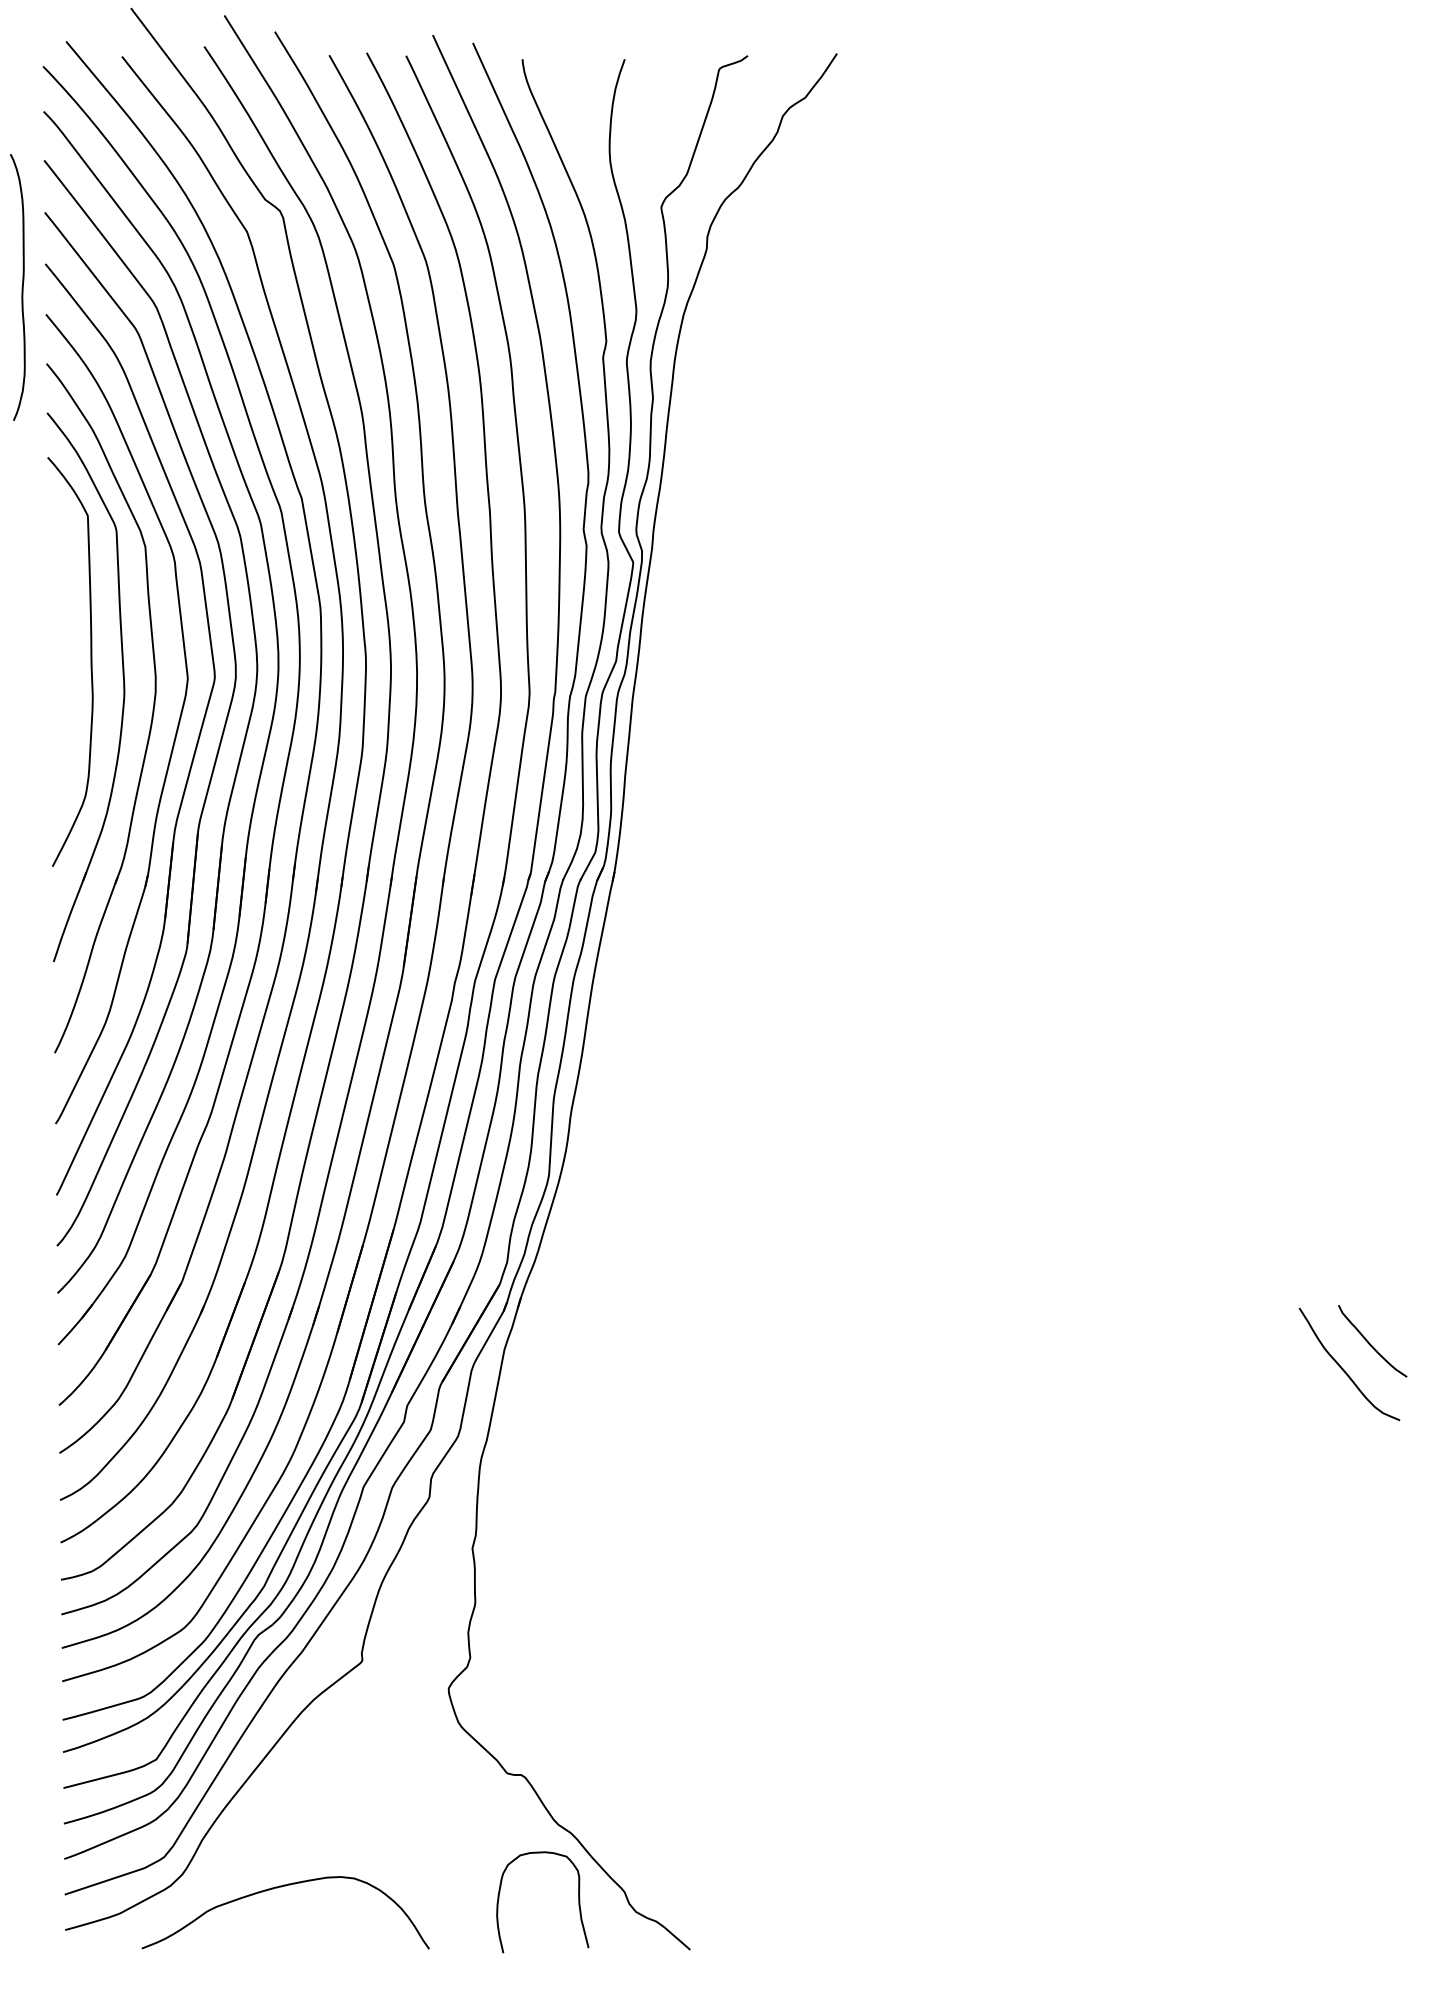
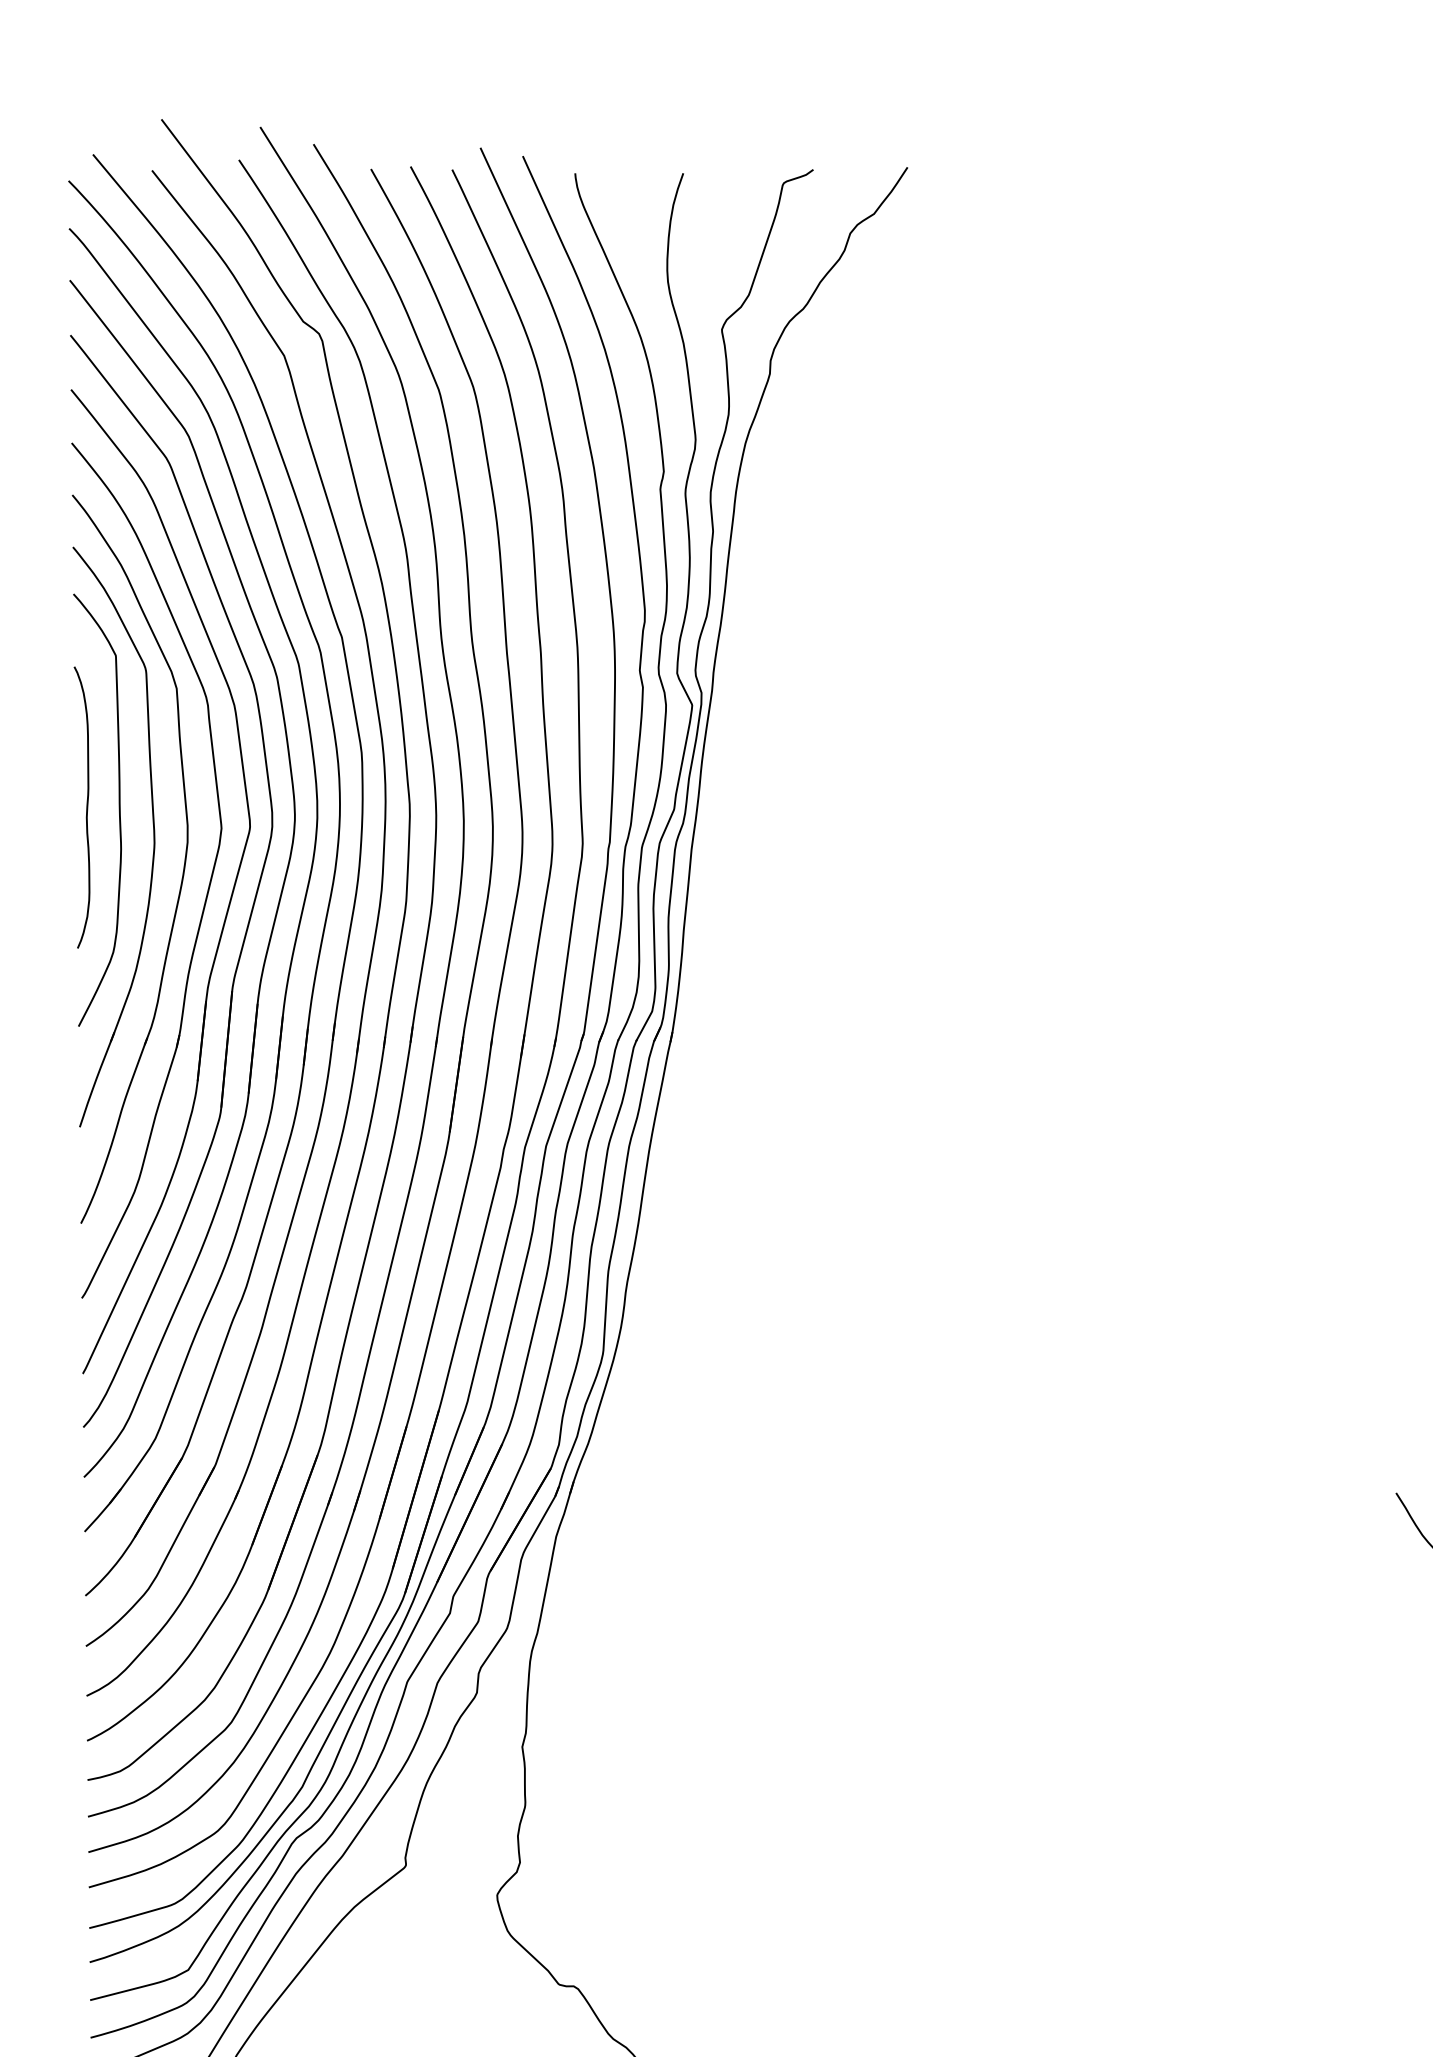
curve: (21, 287) -> (85, 807), moved

